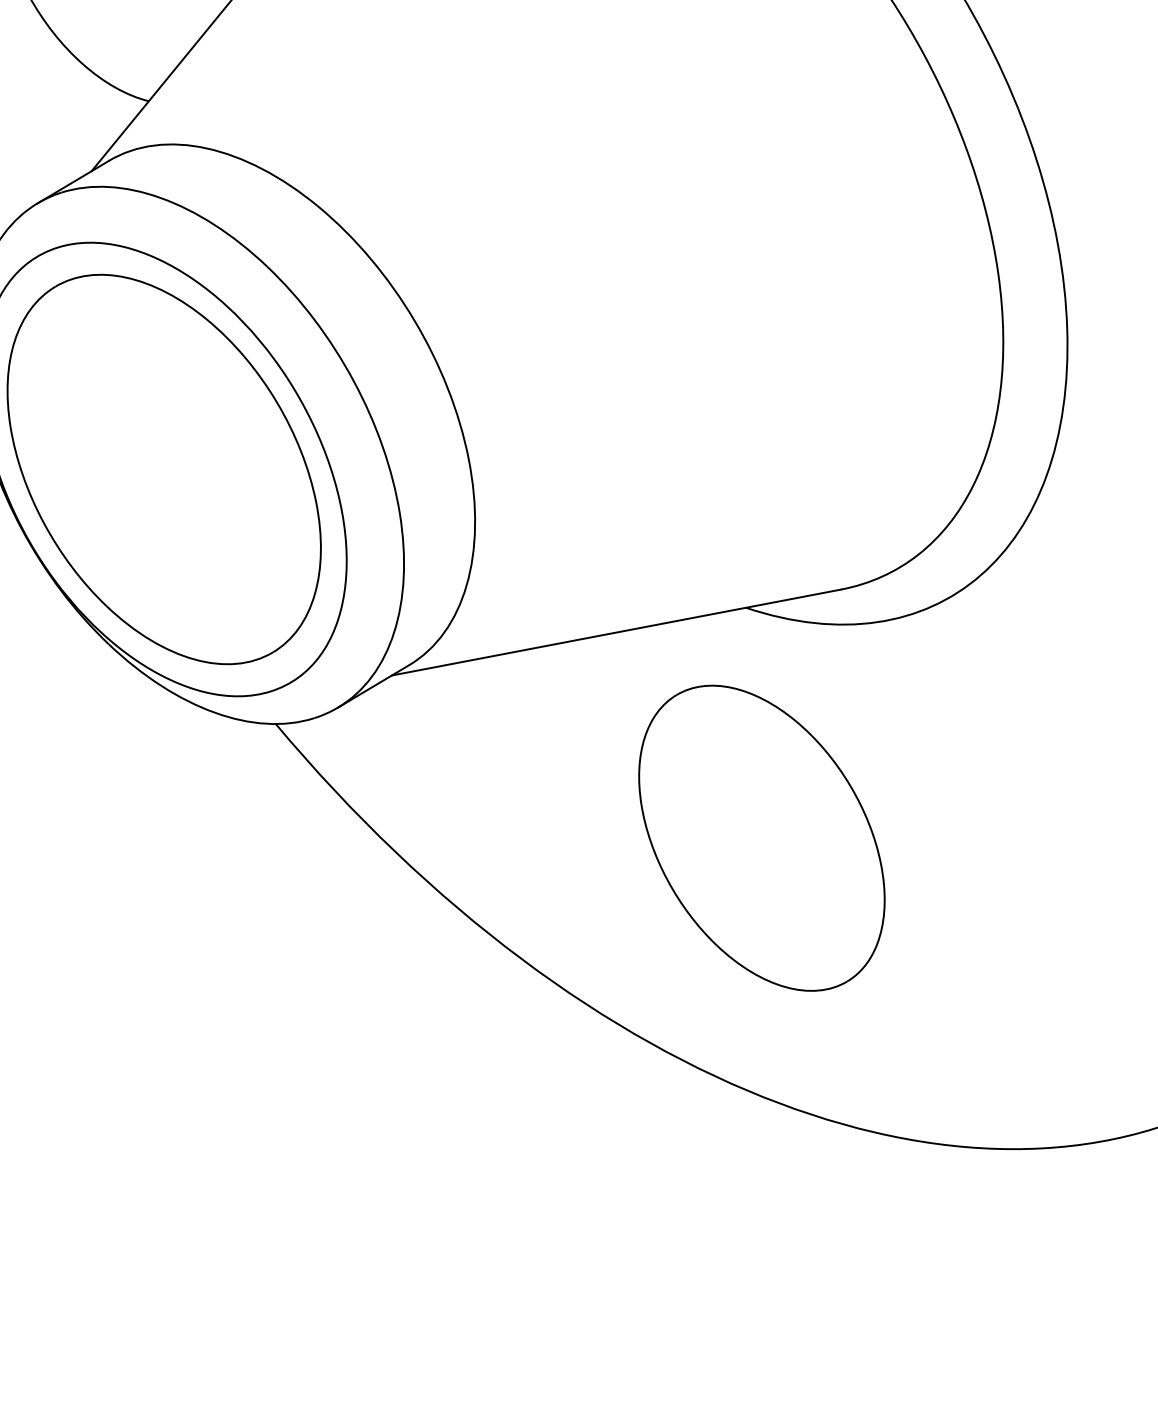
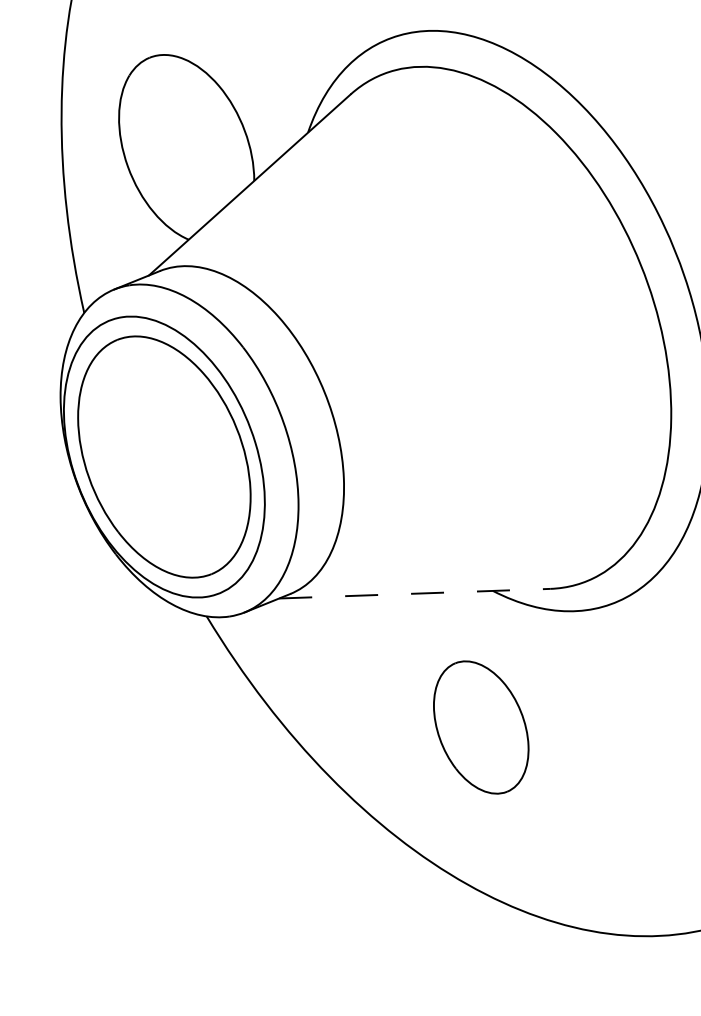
line: (615, 632) -> (414, 593), solid -> dashed
part: (760, 838) -> (480, 727), size x0.7

